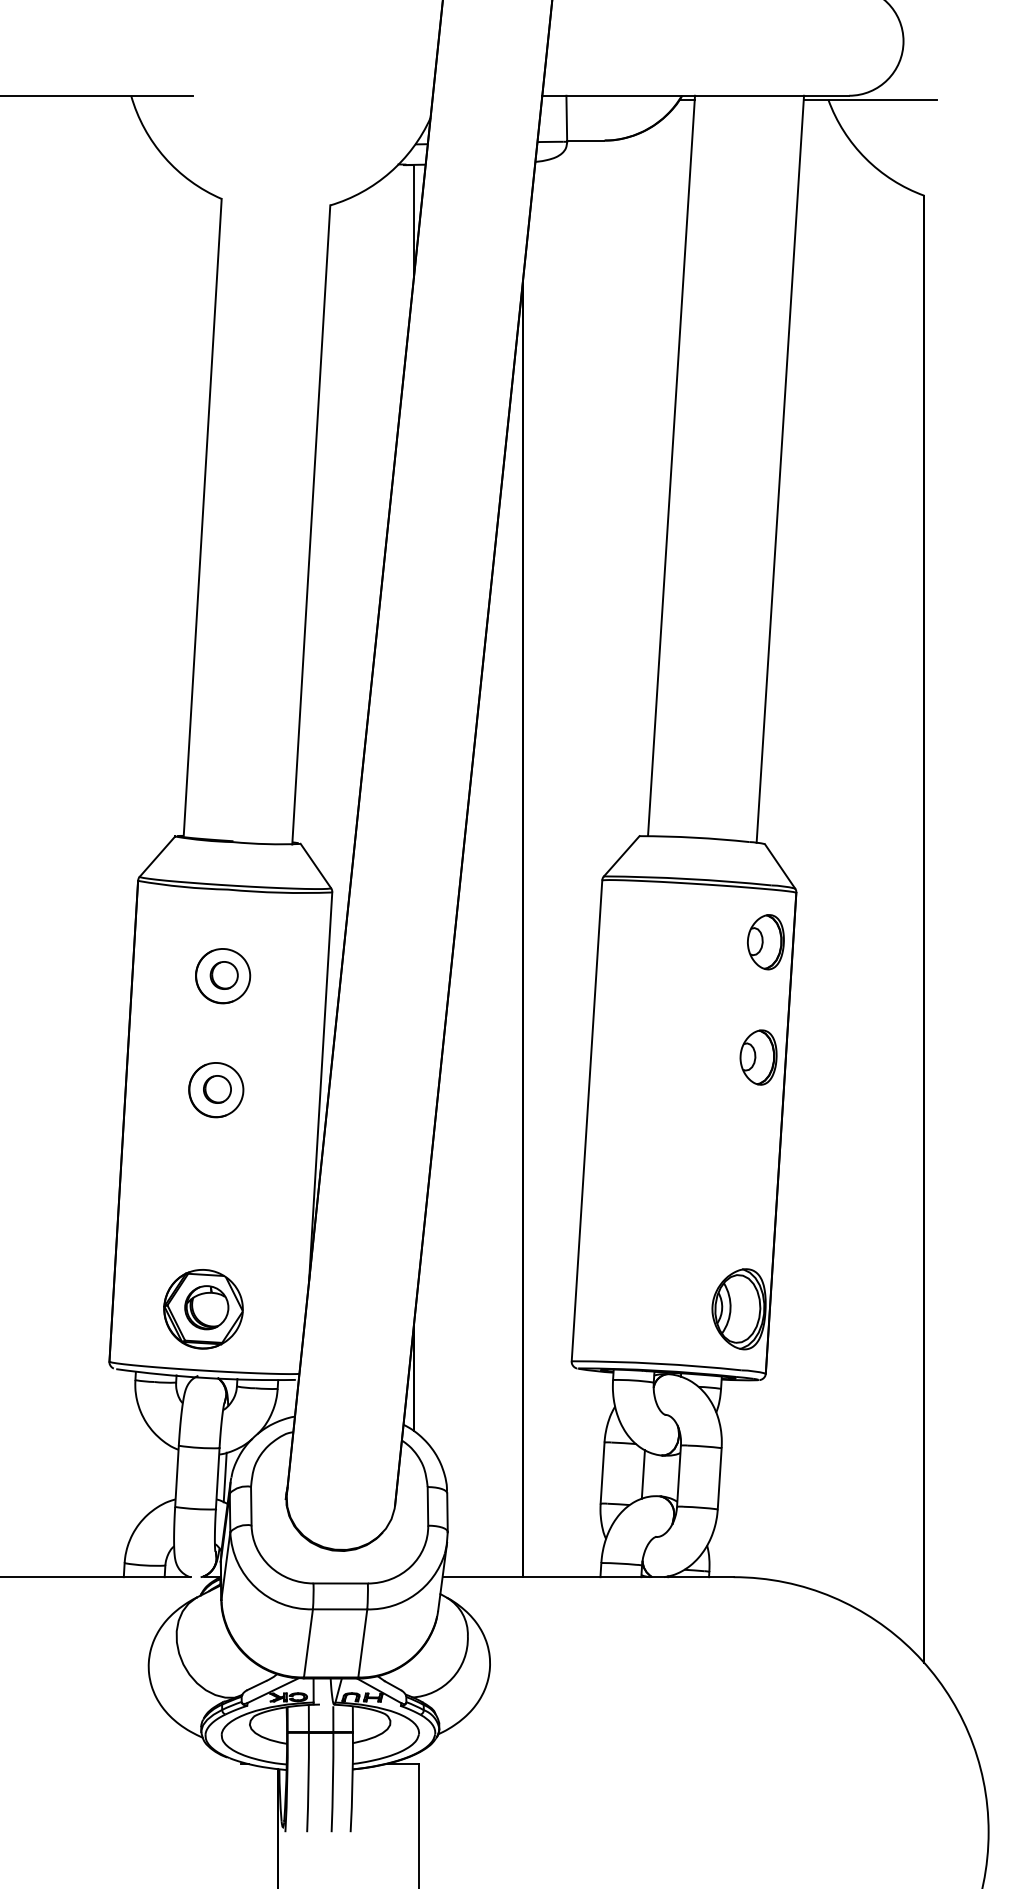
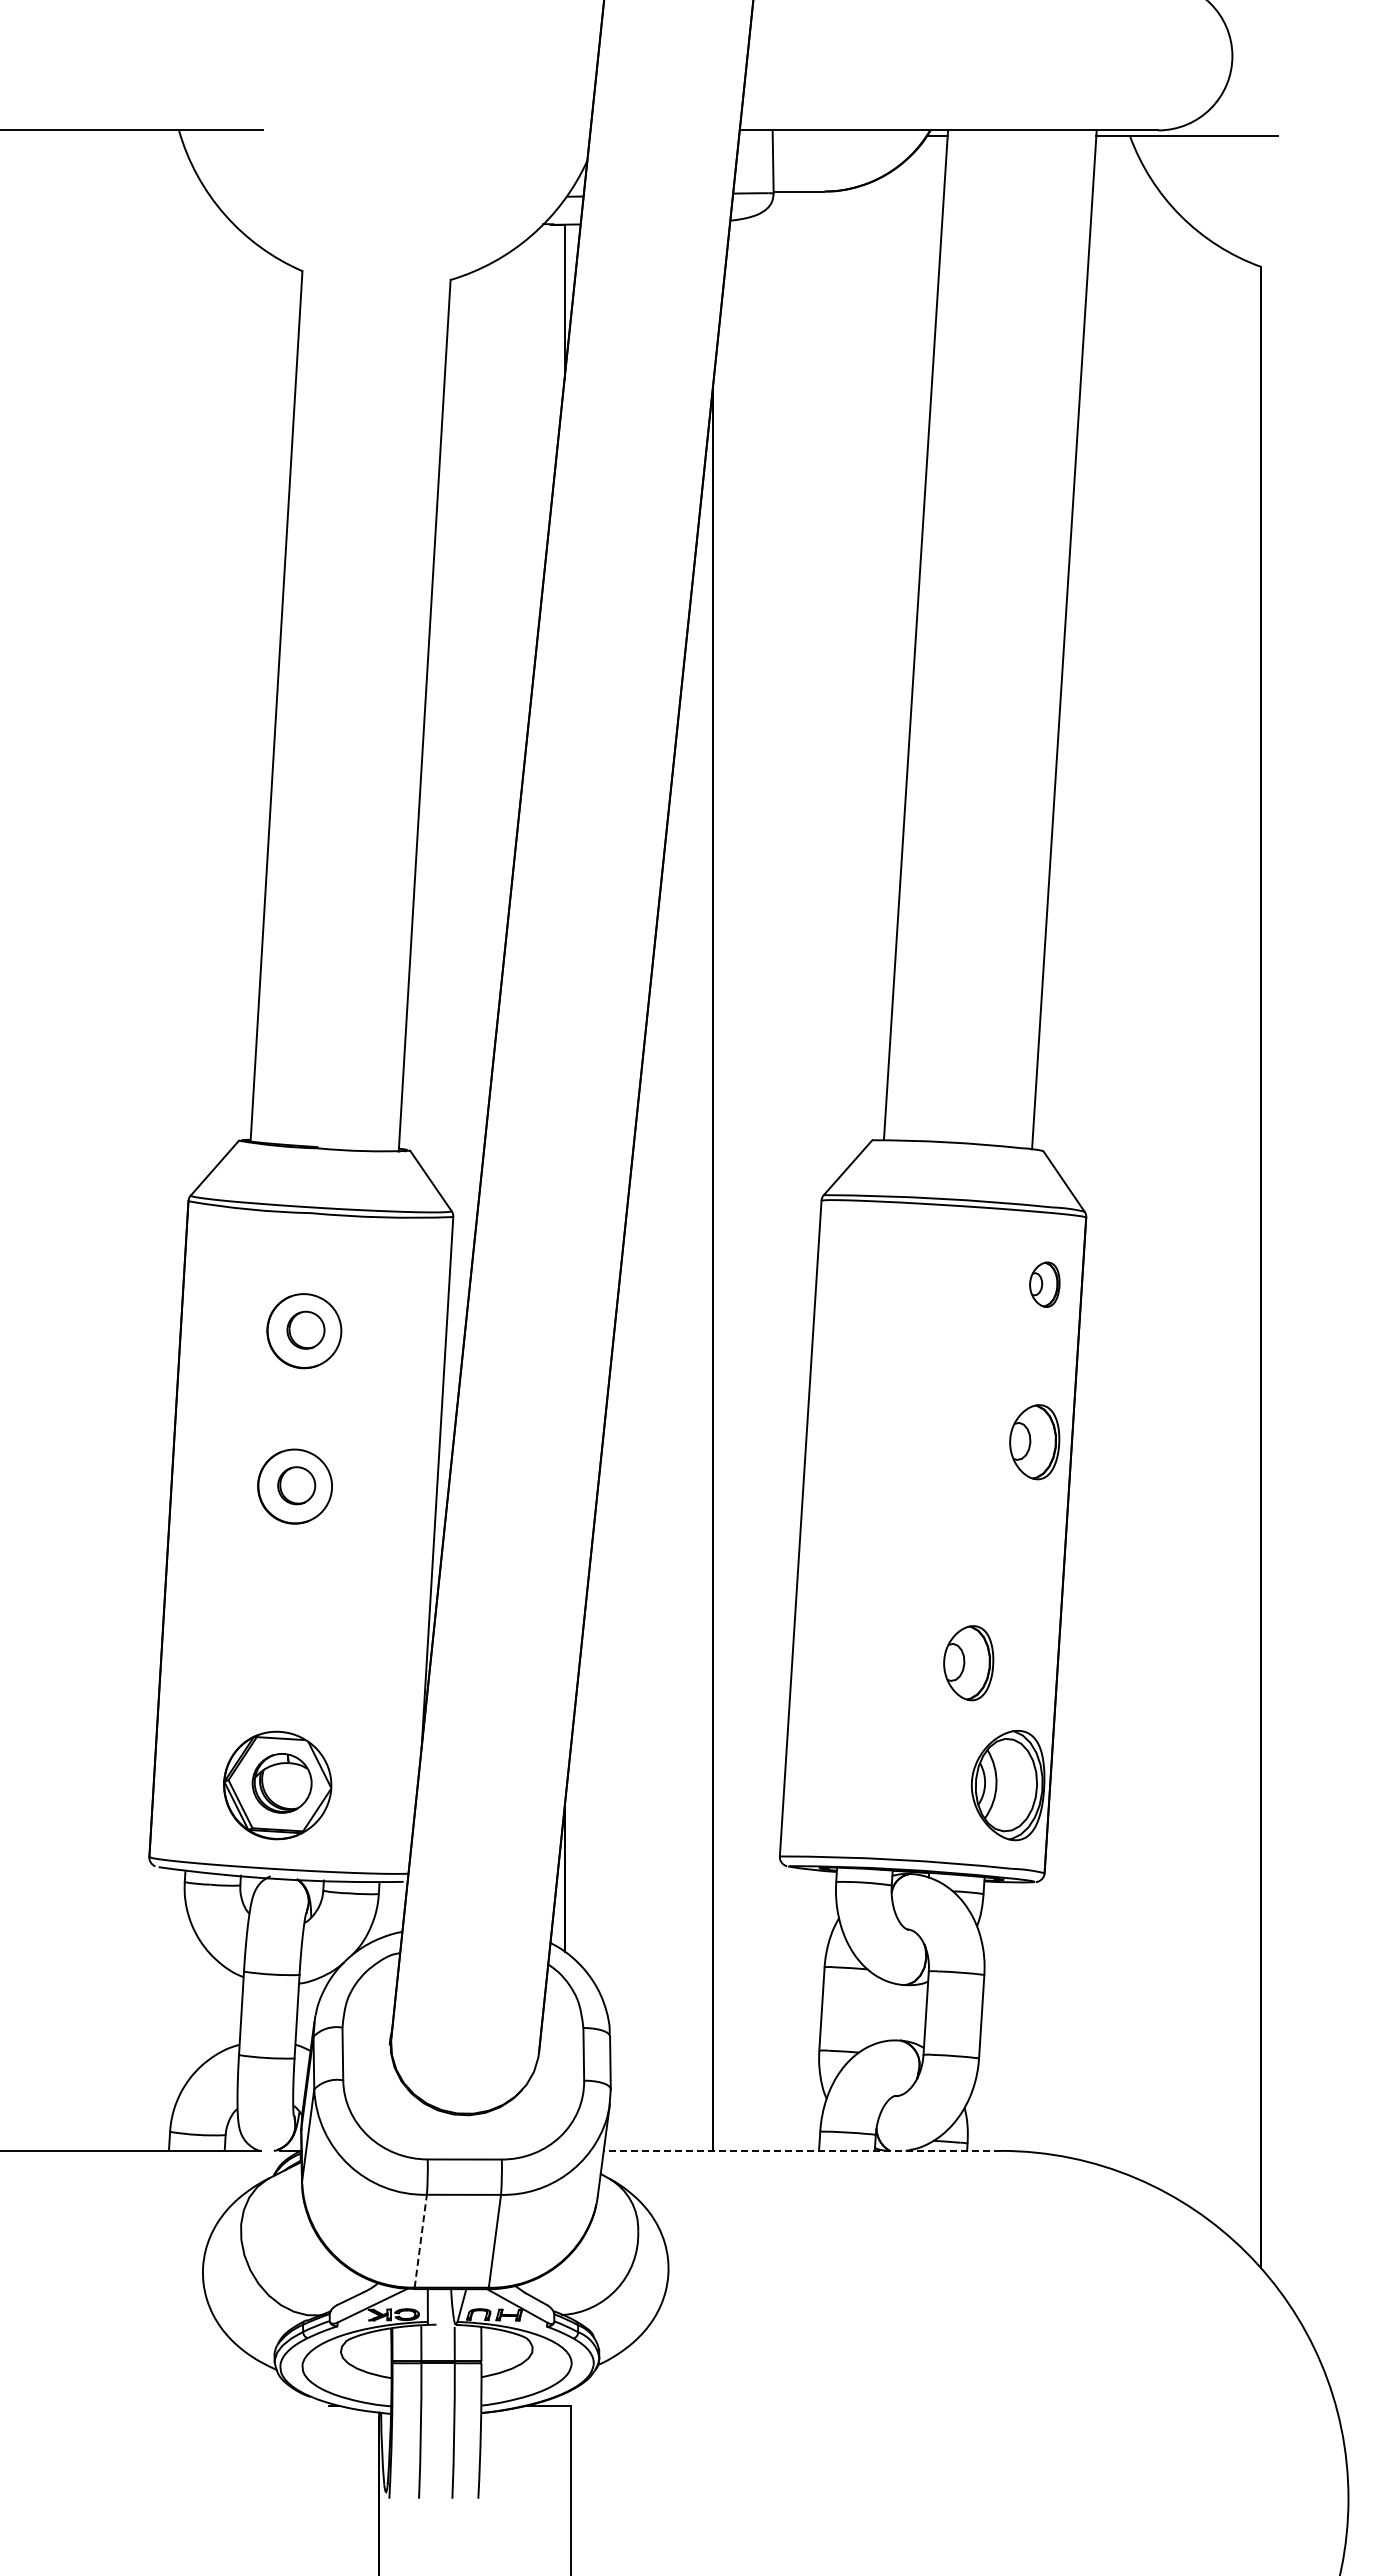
part: (765, 941) -> (1044, 1284), size x0.6
part: (710, 1219) -> (968, 1663), added
line: (643, 1474) -> (877, 2010), removed
line: (225, 1477) -> (307, 2014), removed
line: (587, 1576) -> (801, 2150), solid -> dashed
line: (308, 1643) -> (420, 2241), solid -> dashed

